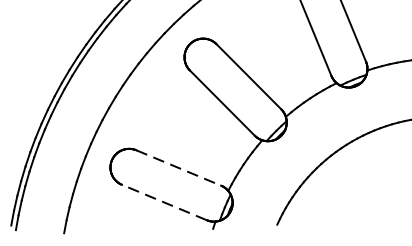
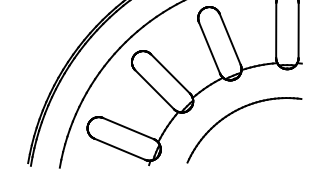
line: (178, 167) -> (128, 128), dashed -> solid
line: (163, 202) -> (119, 149), dashed -> solid

